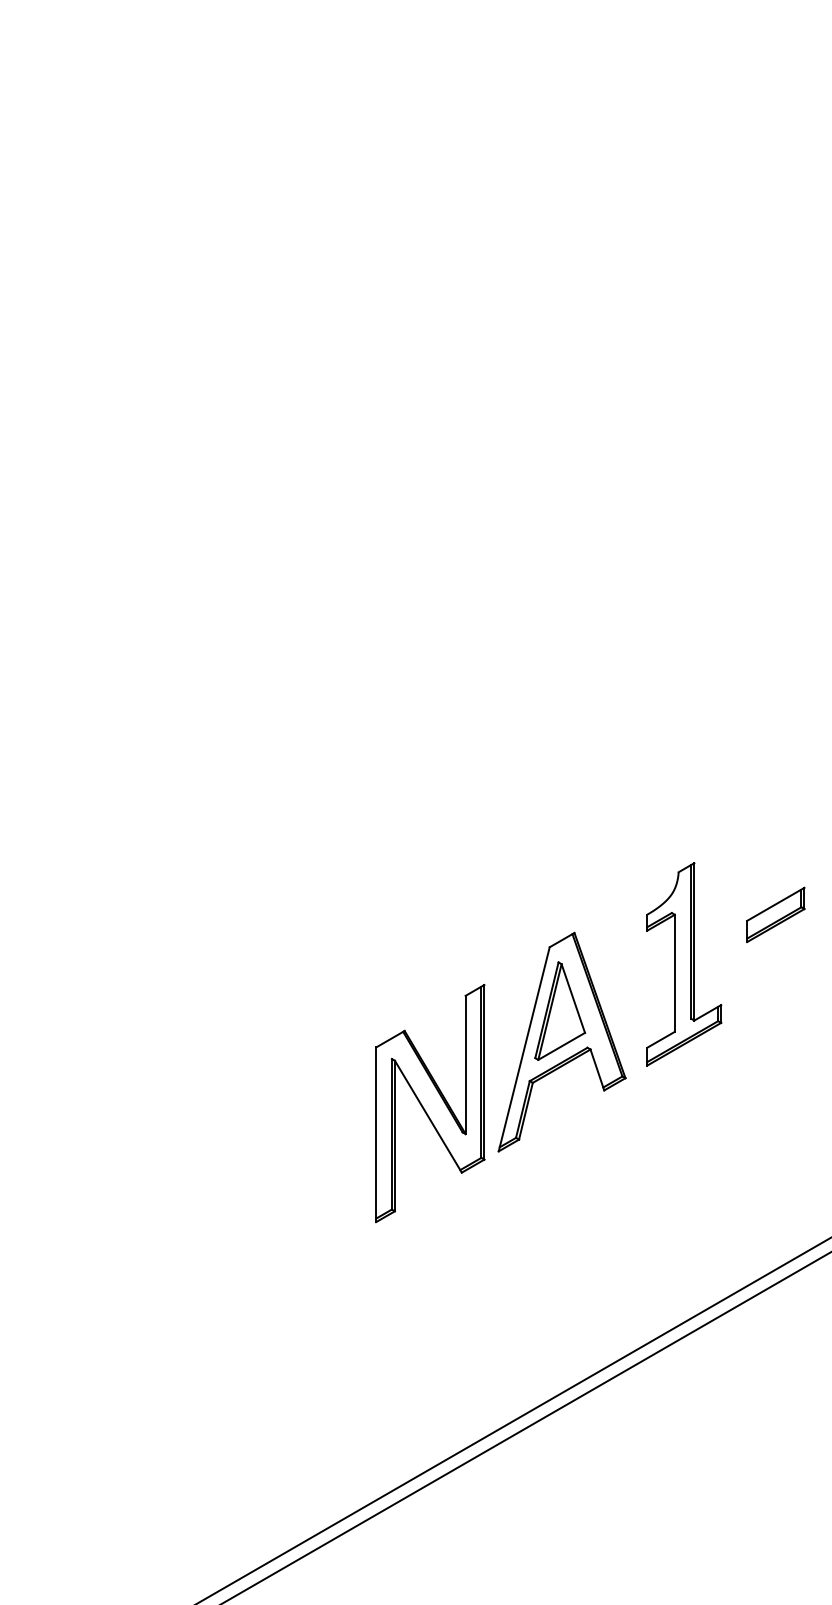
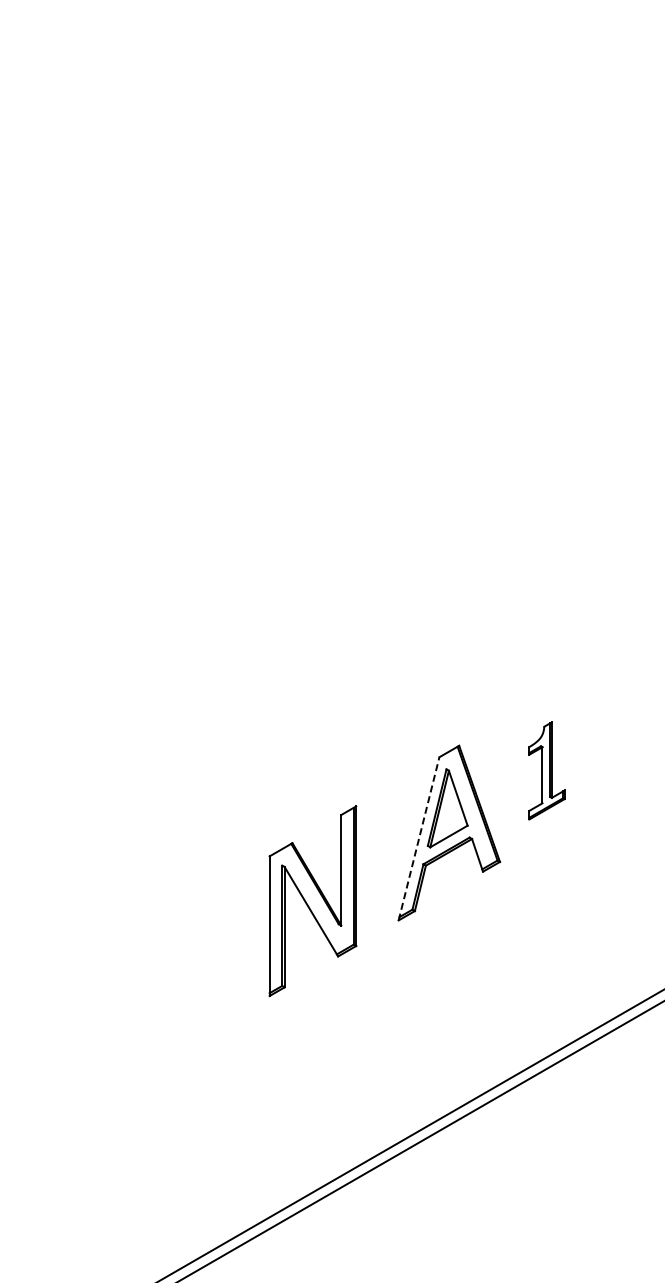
part: (776, 915) -> (620, 731), removed
part: (683, 963) -> (546, 770), size x0.6
line: (524, 1048) -> (419, 838), solid -> dashed
part: (429, 1103) -> (312, 901), moved

